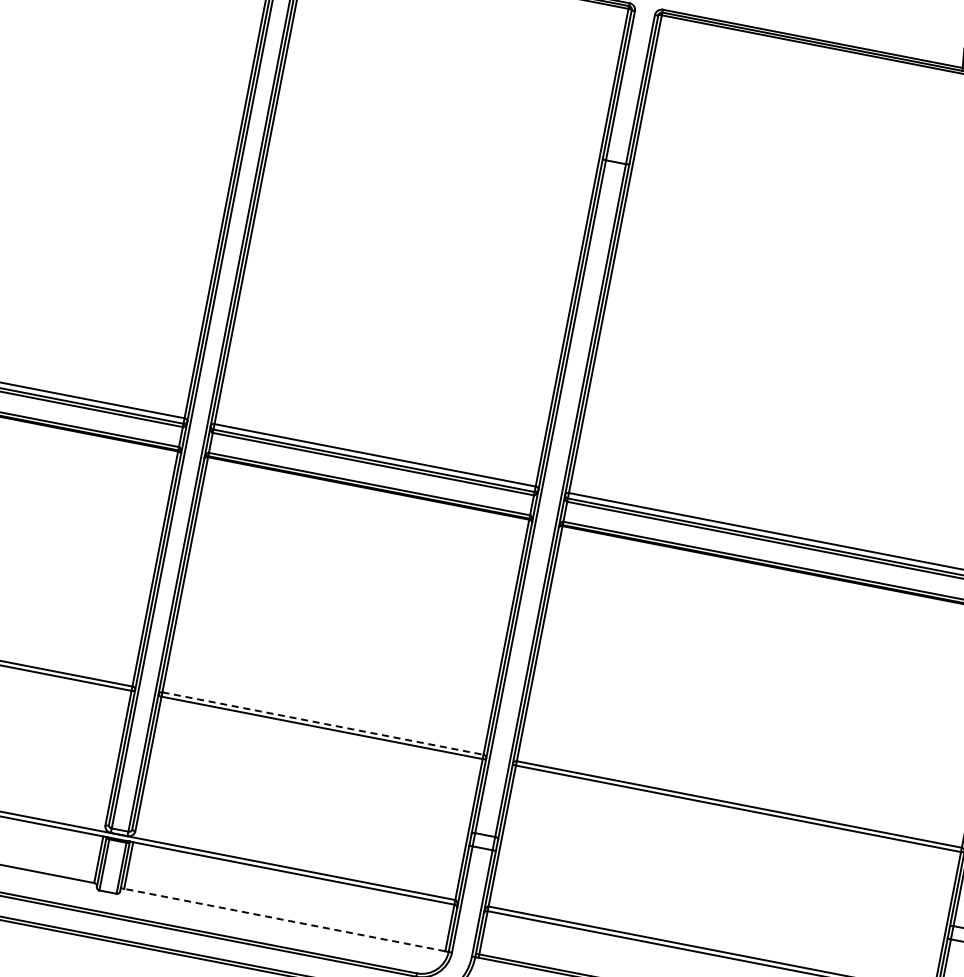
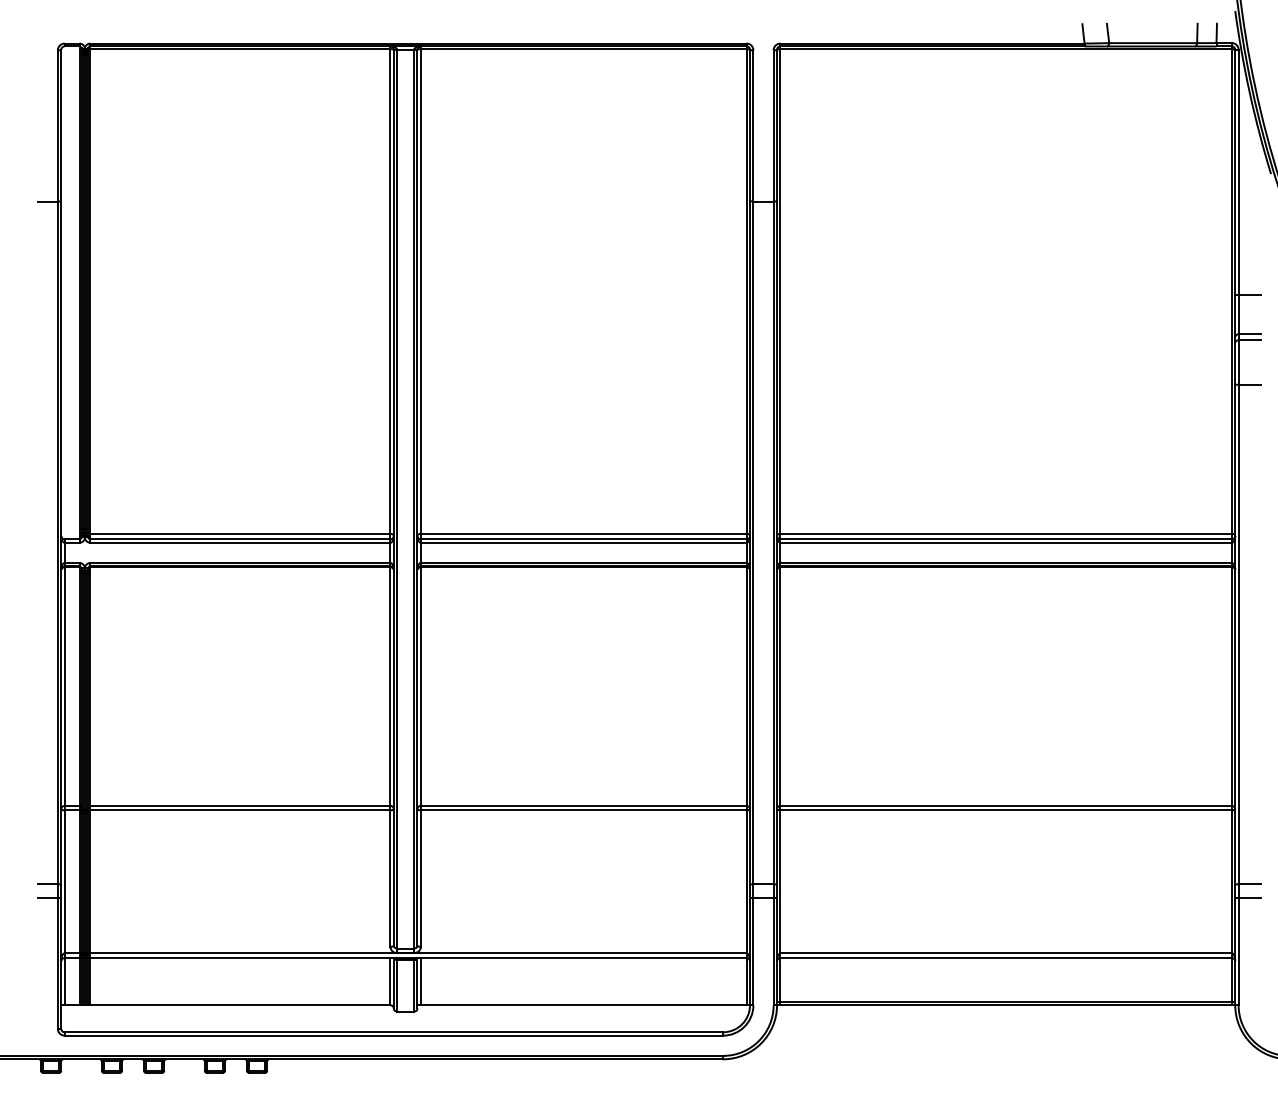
line: (322, 723) -> (583, 805), dashed -> solid
line: (284, 920) -> (583, 1005), dashed -> solid

